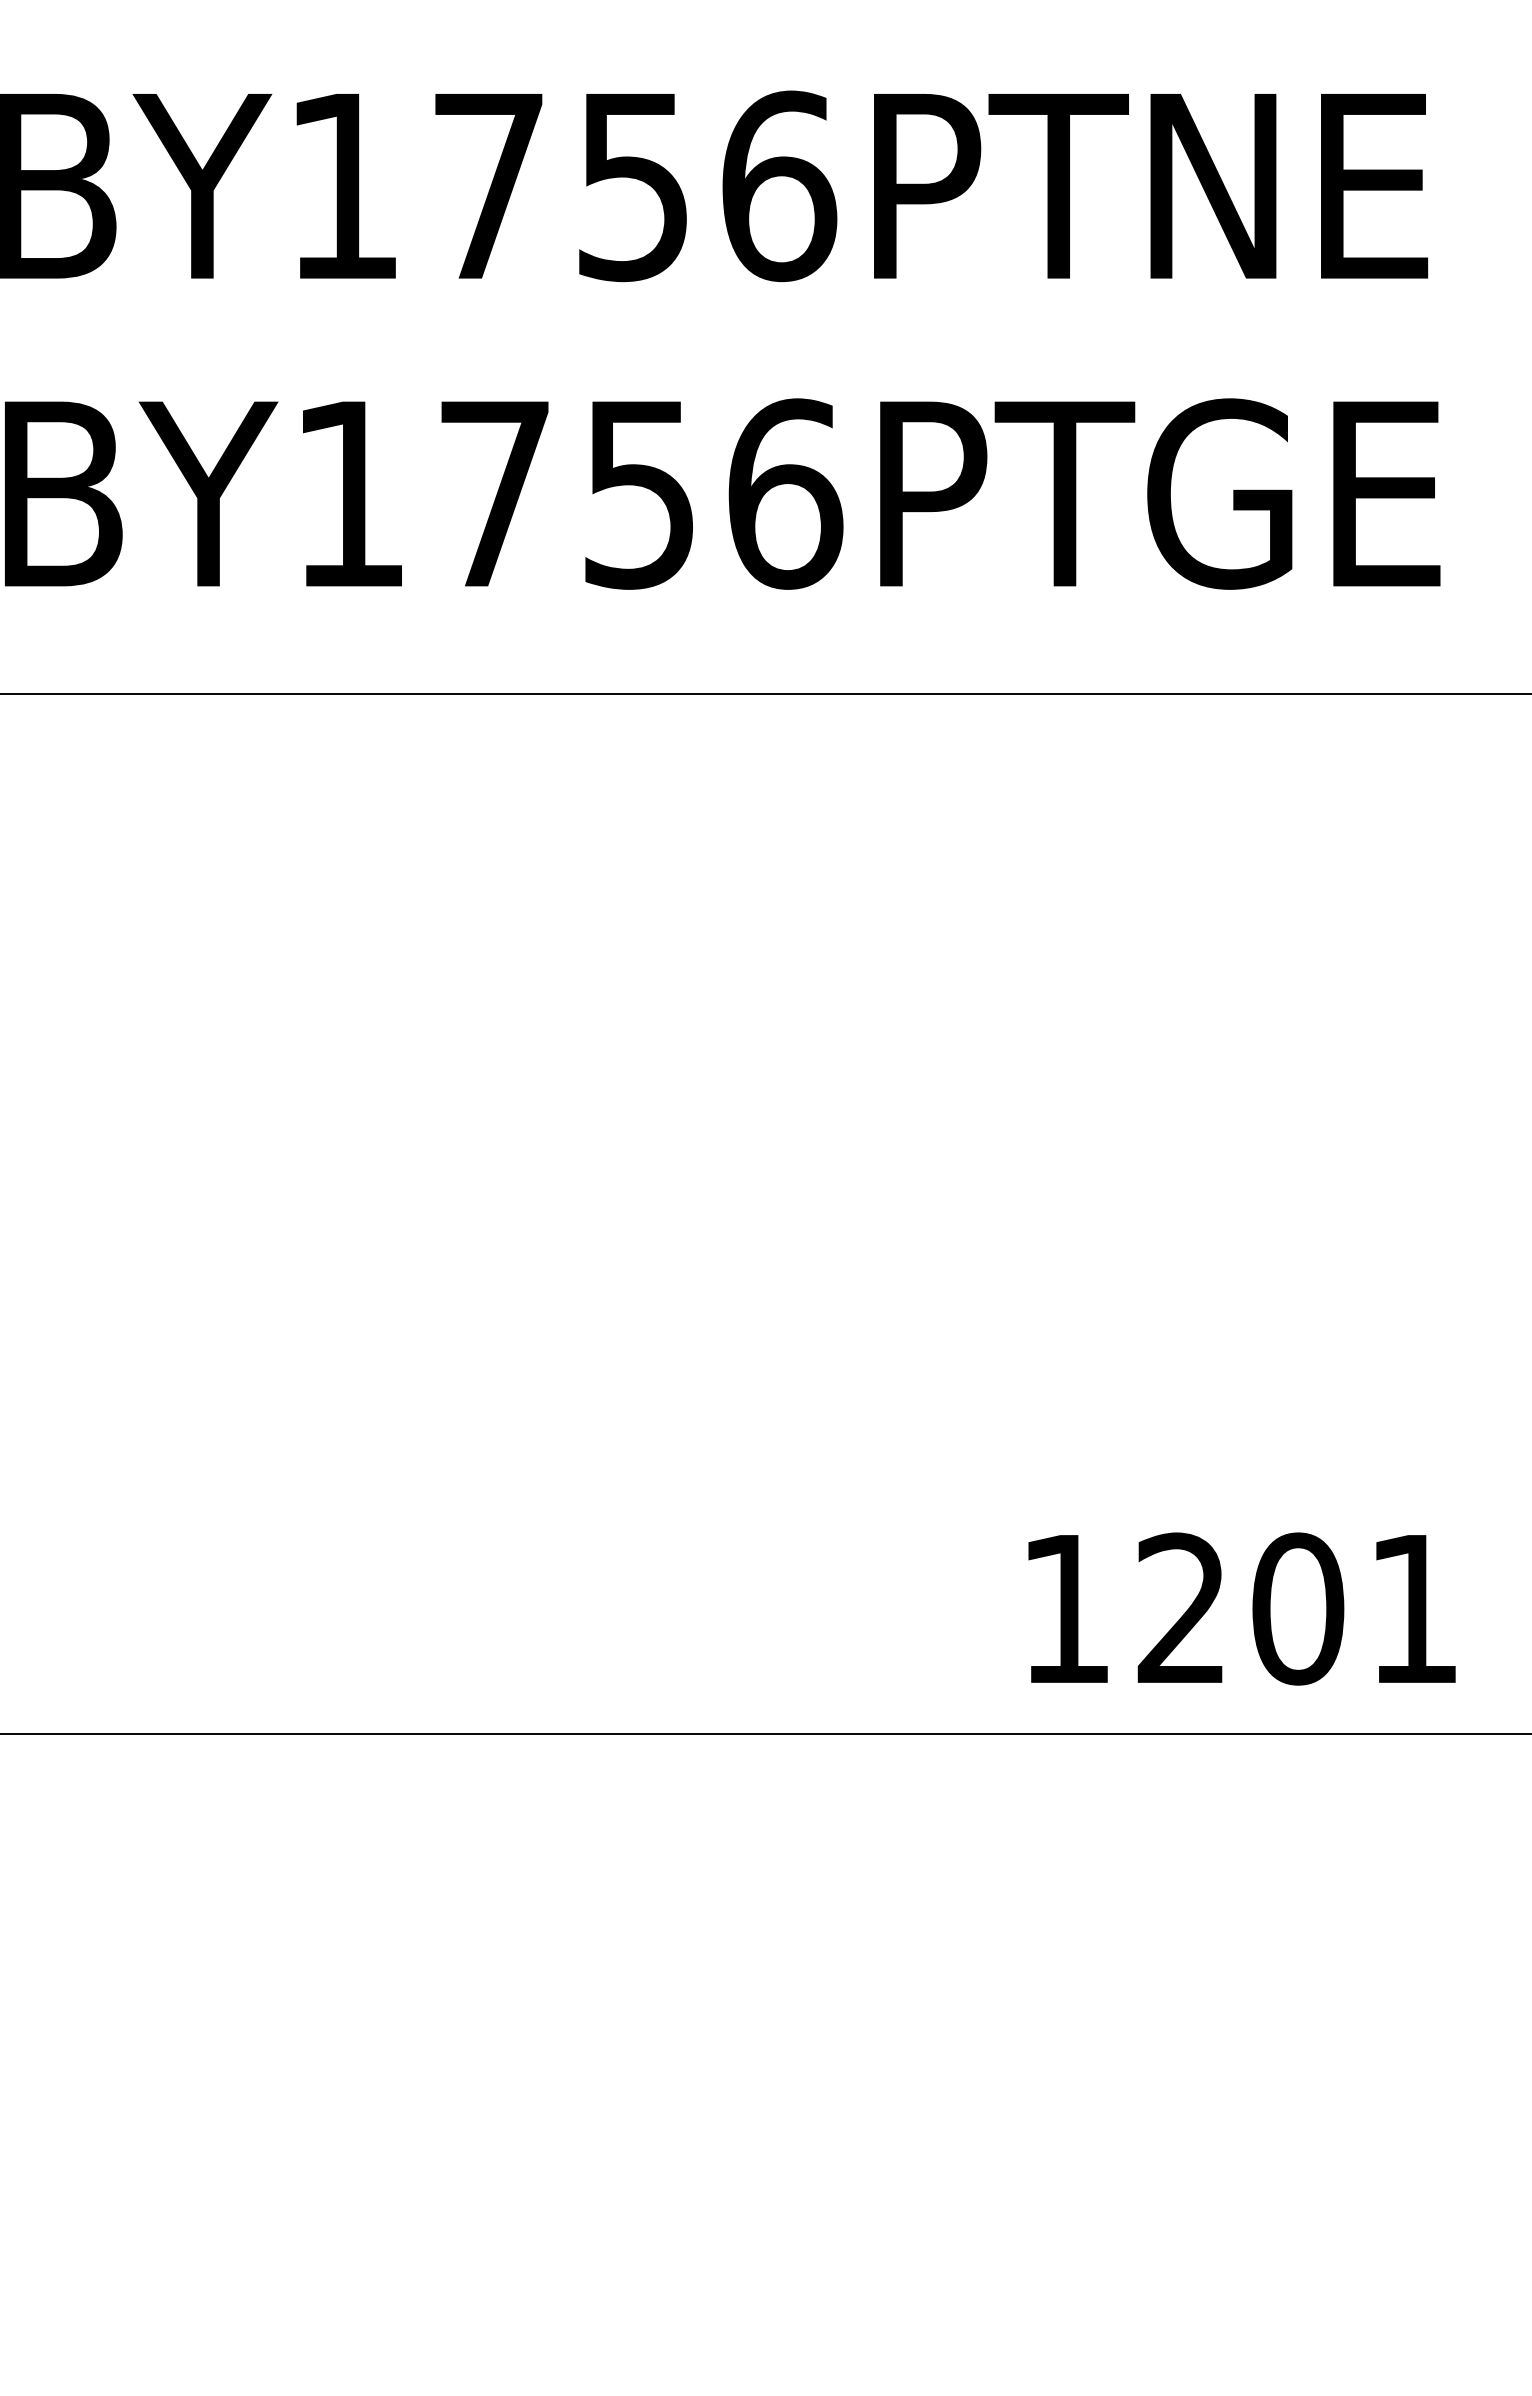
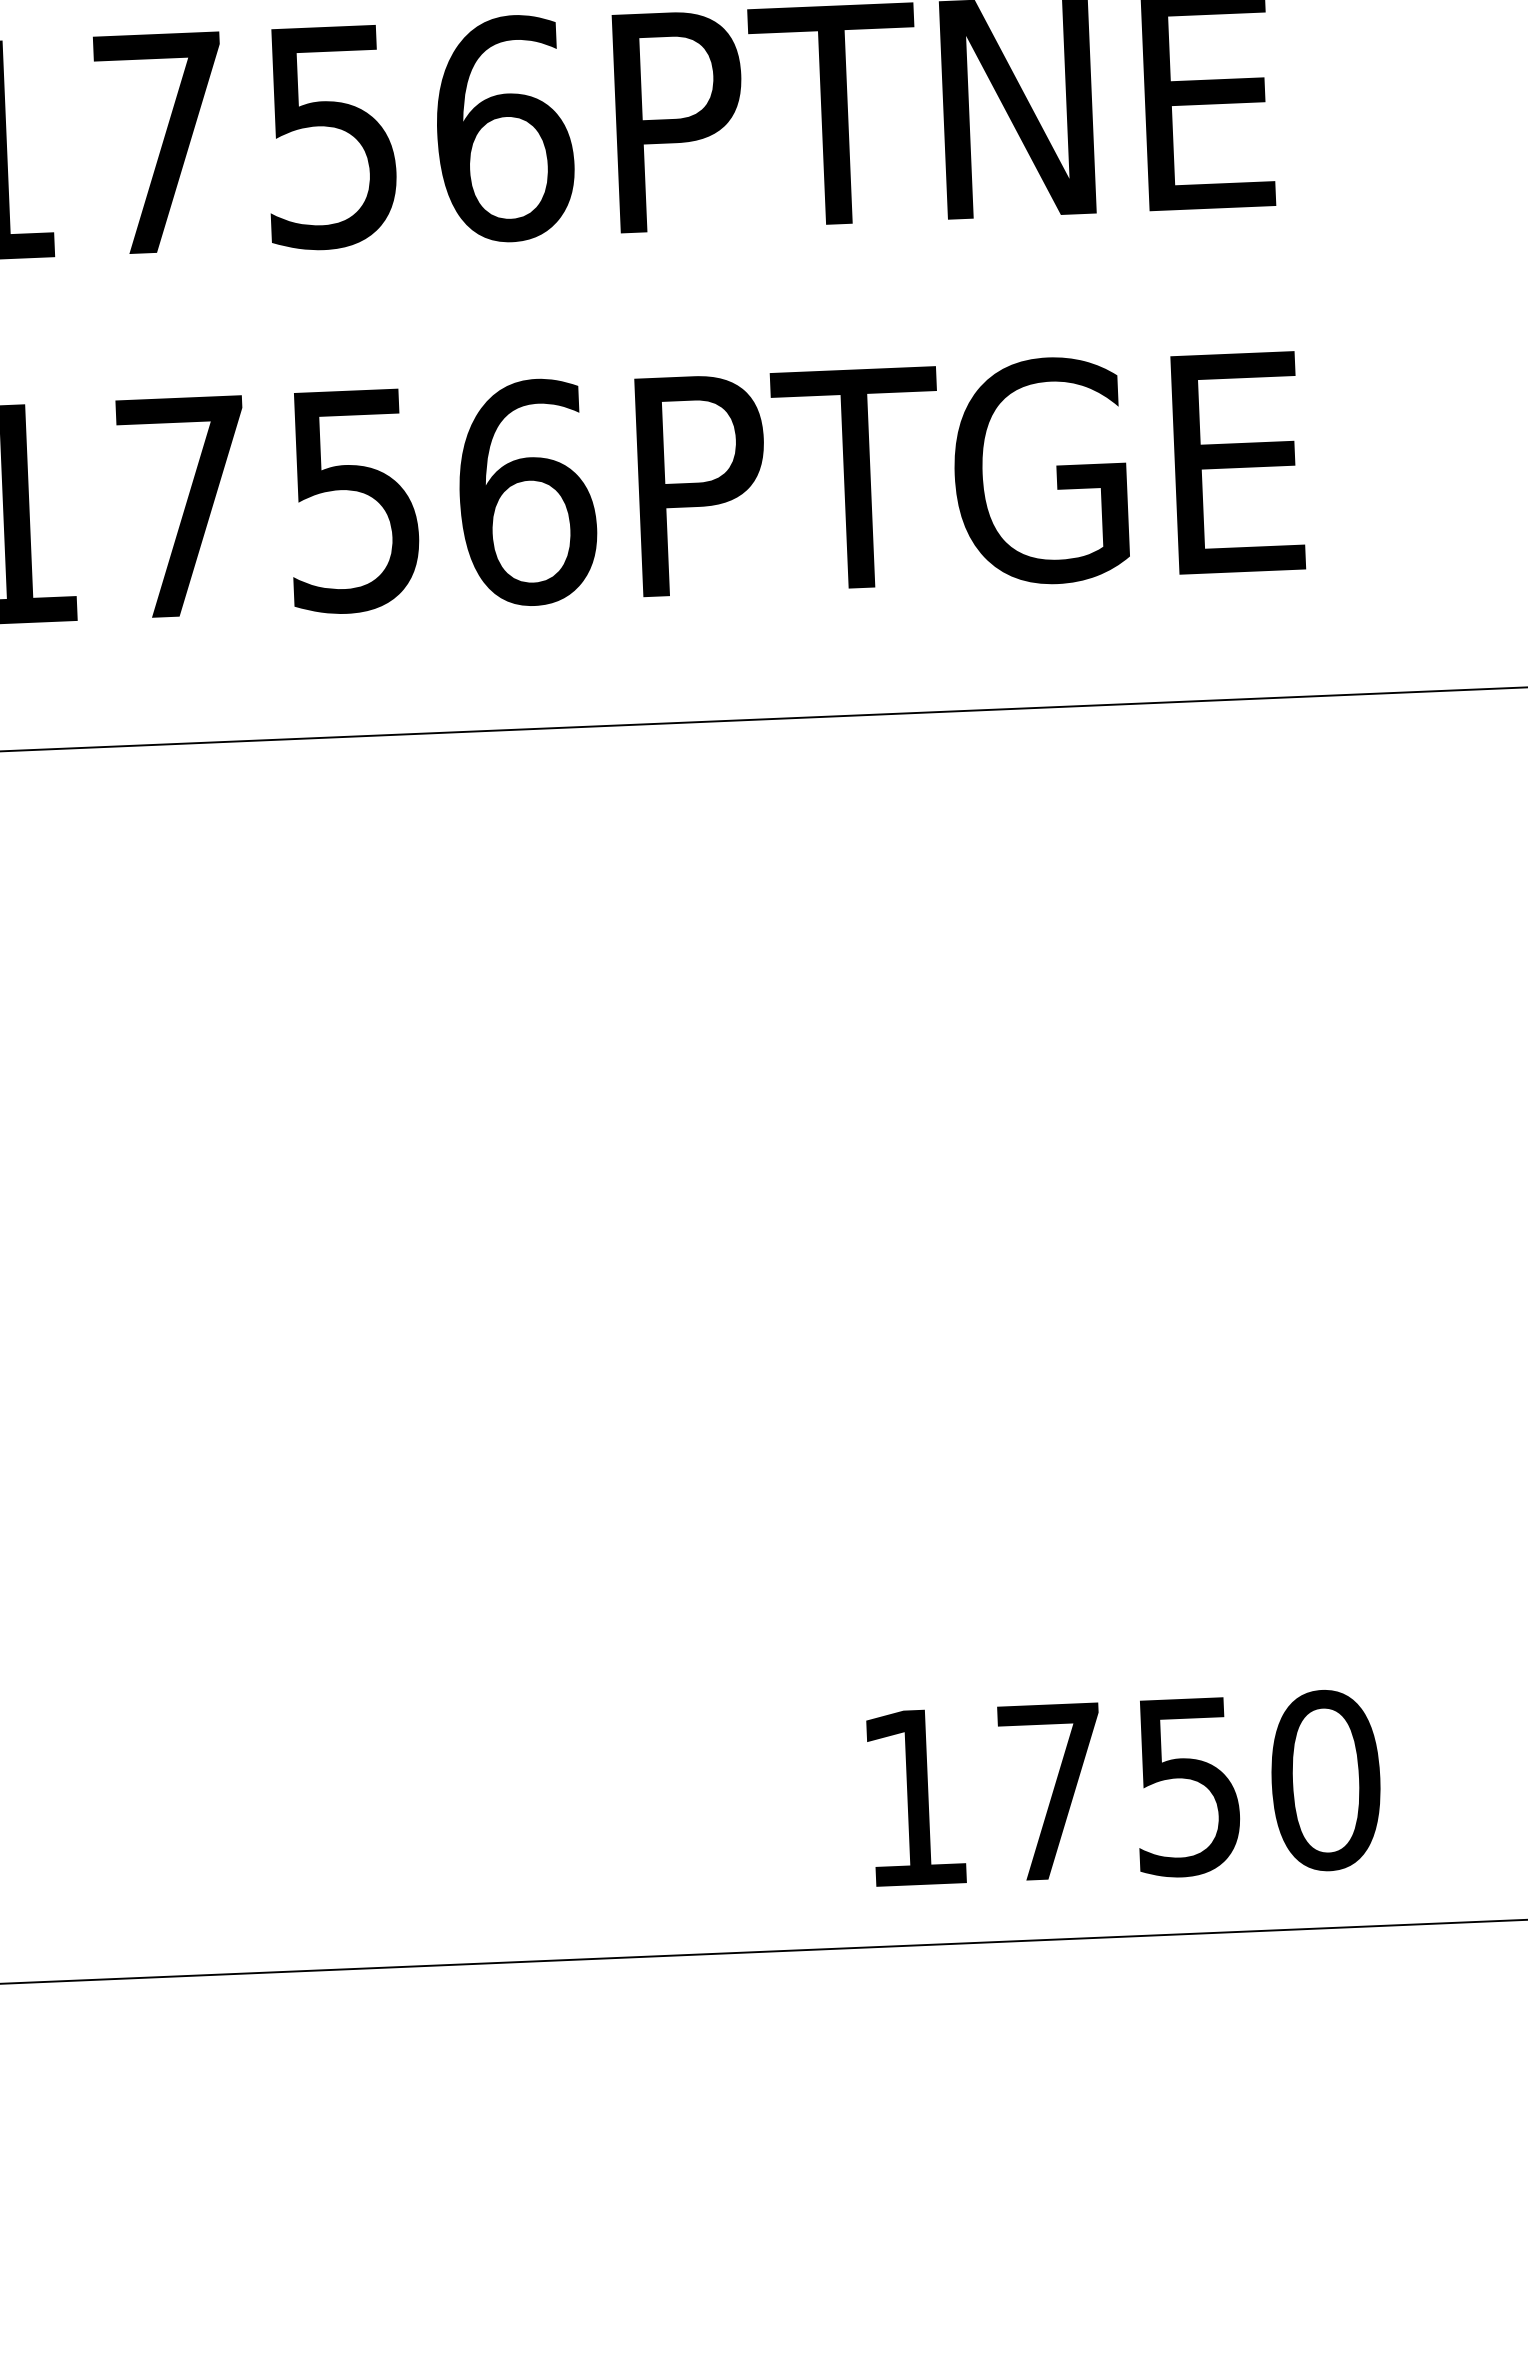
text: (1298, 1608) -> (1188, 1785), 1201 -> 1750

